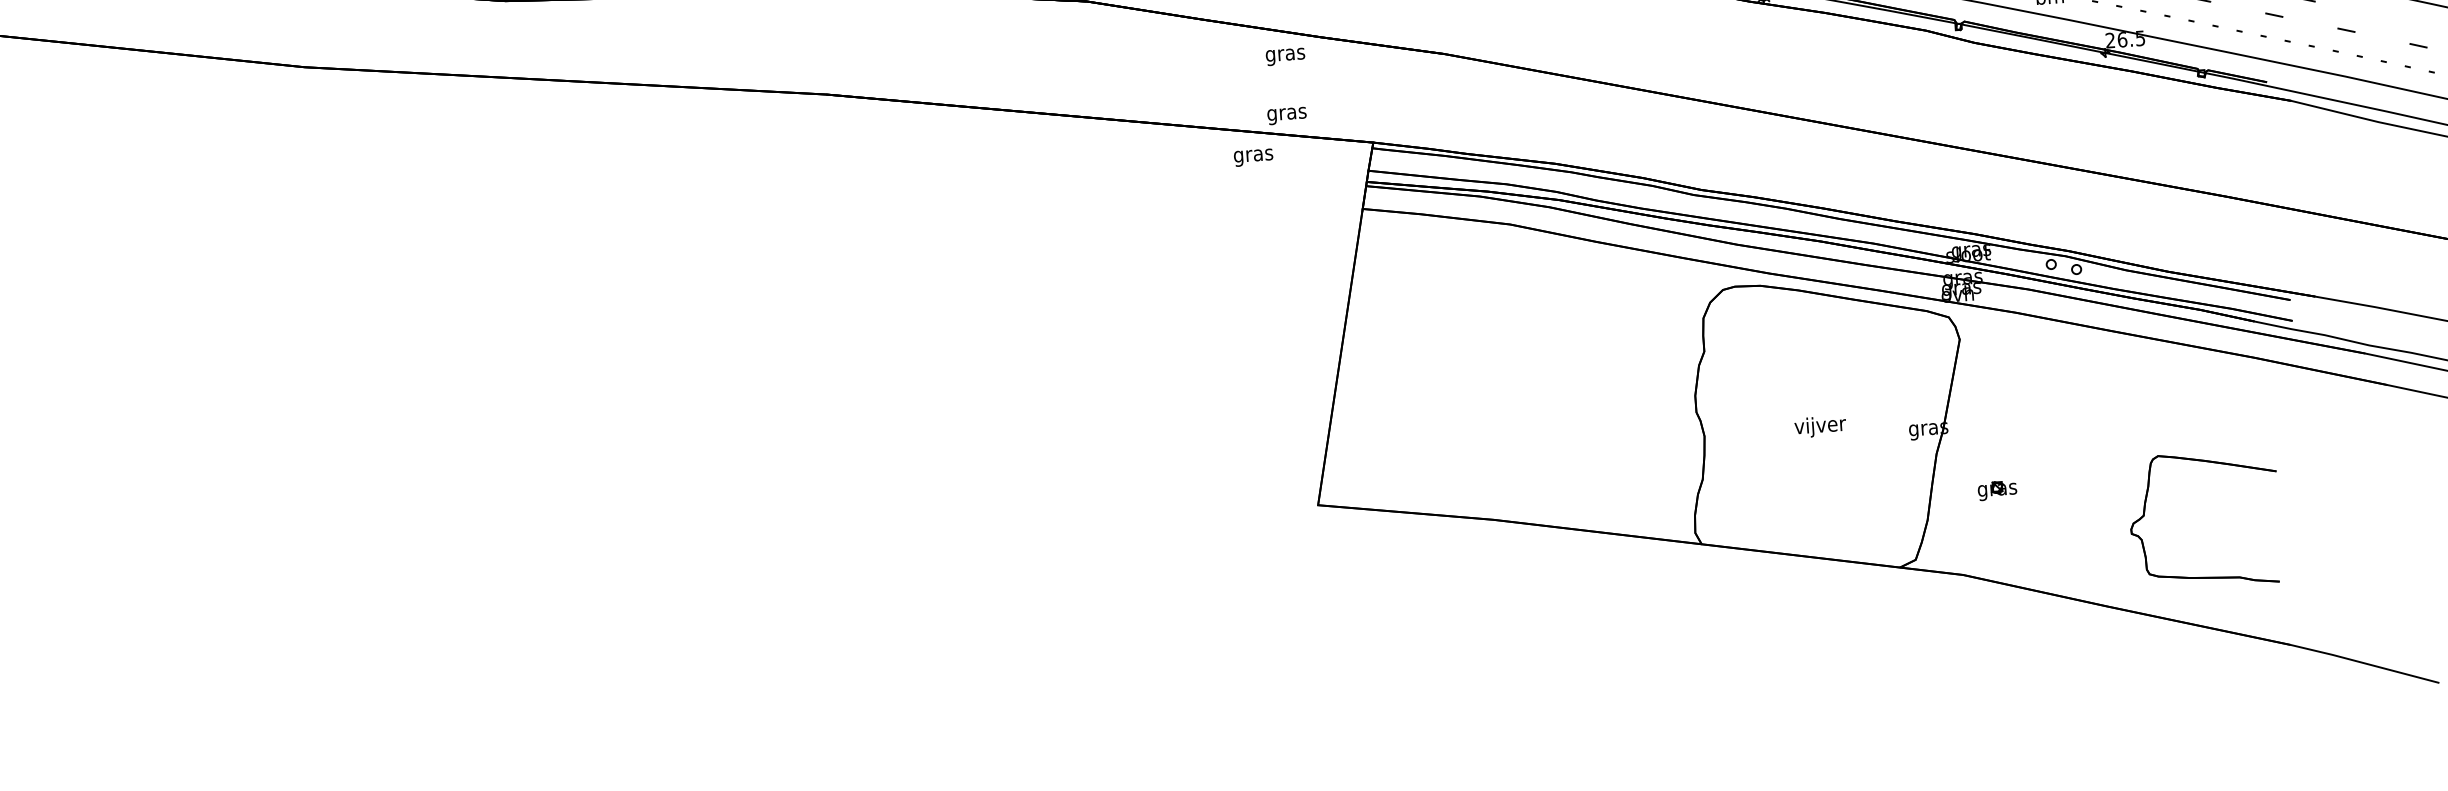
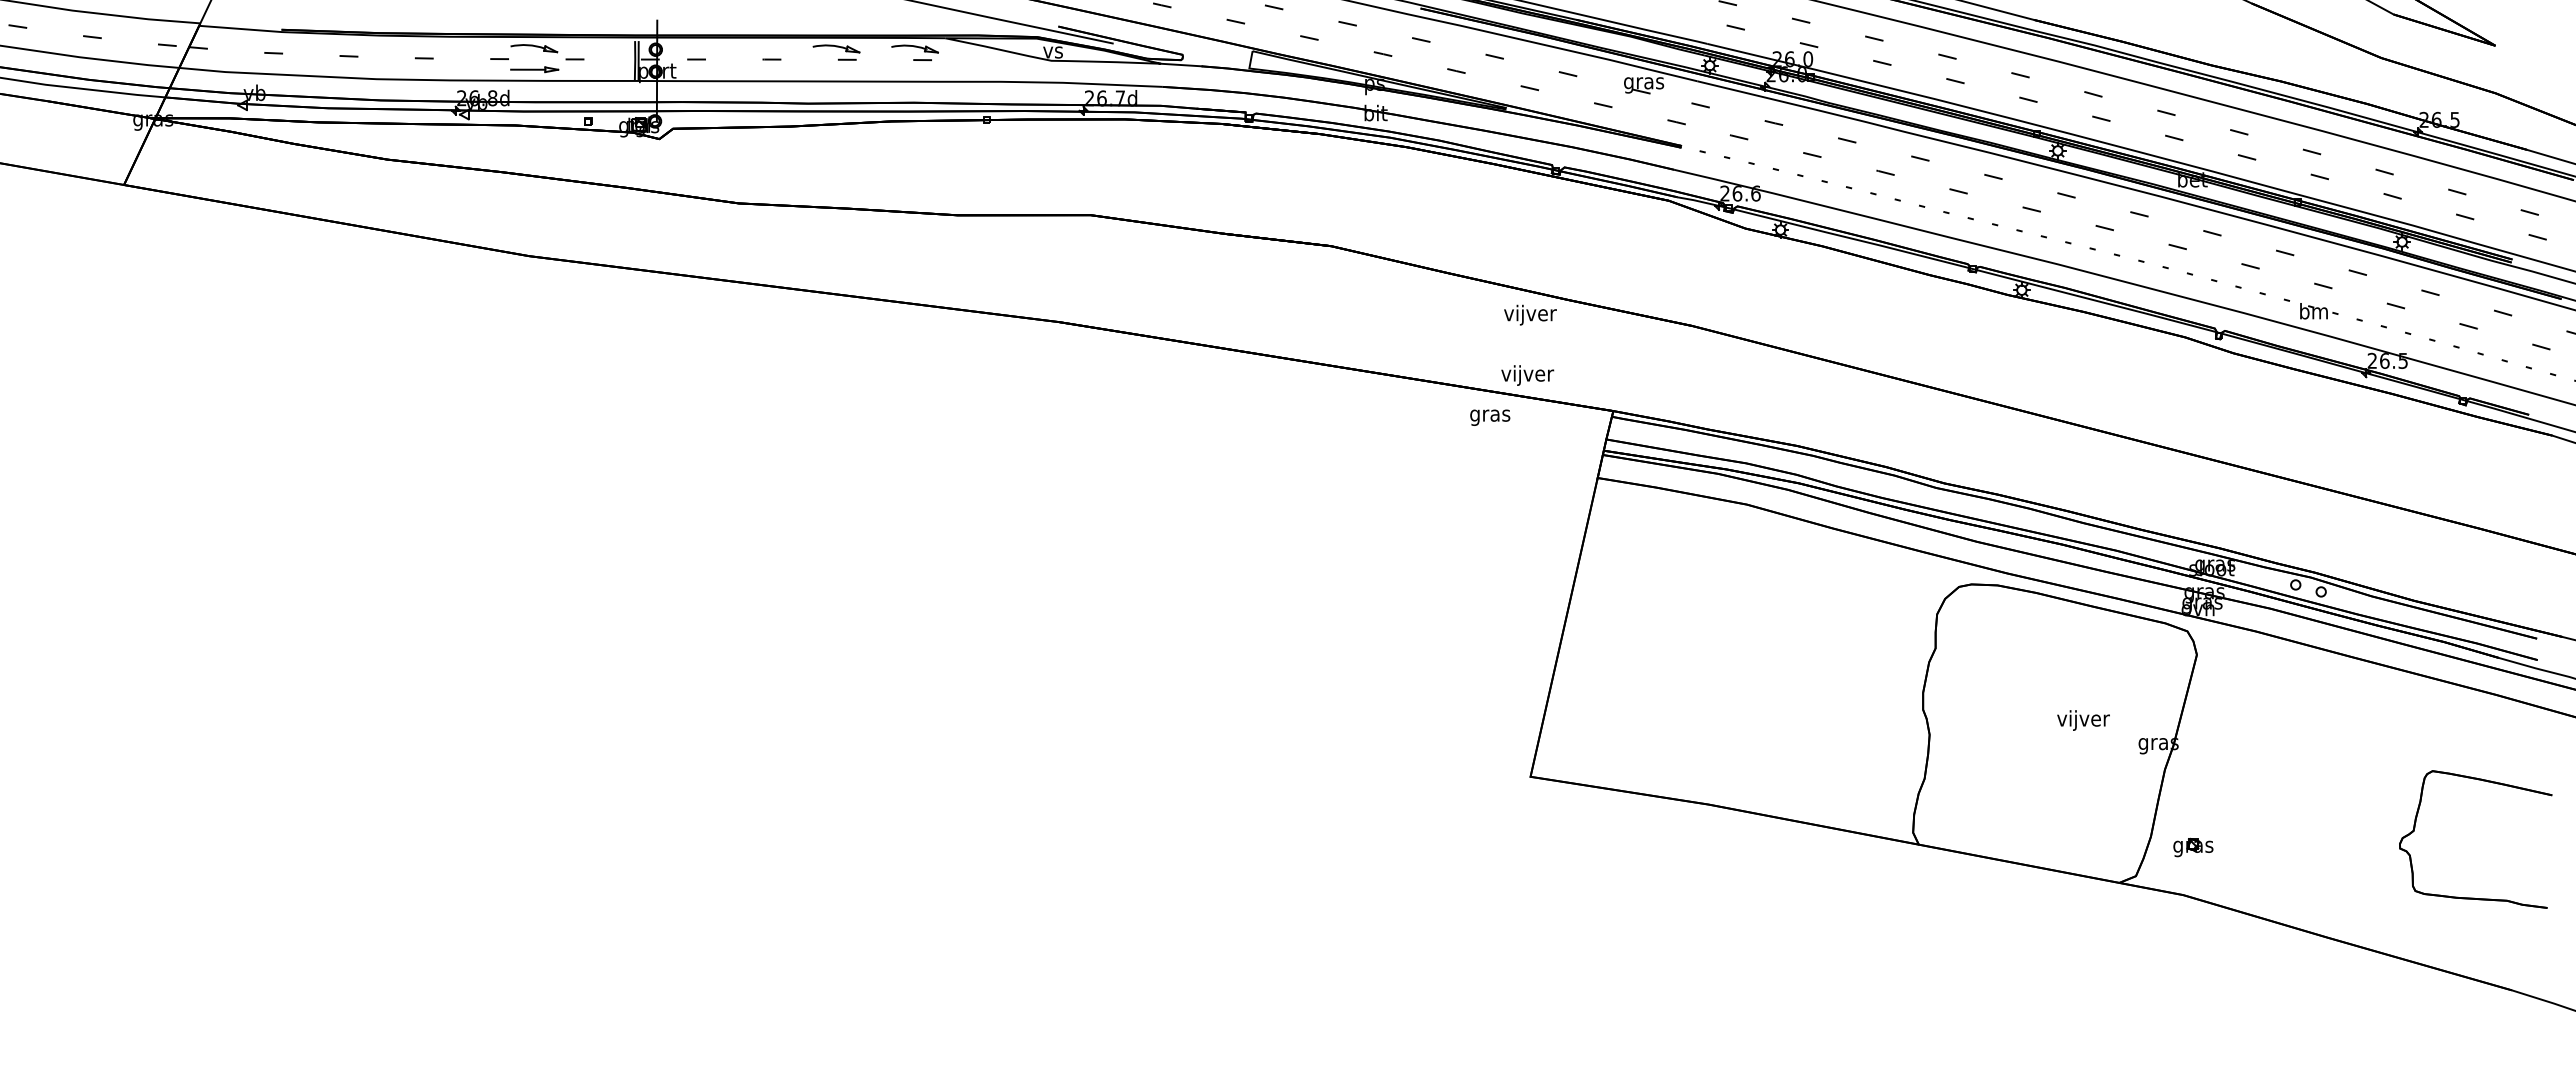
text: (1285, 54) -> (1530, 314), gras -> vijver
text: (1287, 113) -> (1527, 375), gras -> vijver
text: (1820, 426) -> (2083, 720), moved
part: (1997, 490) -> (2193, 847), moved
part: (2207, 576) -> (2474, 897), moved

